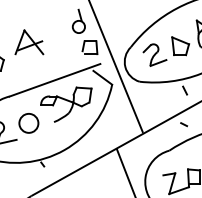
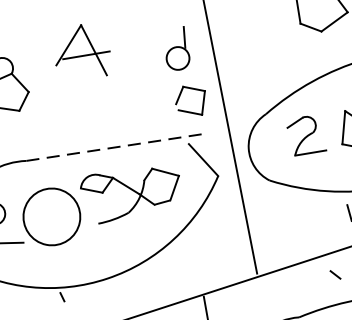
part: (29, 42) -> (85, 48), moved
line: (55, 80) -> (115, 148), solid -> dashed
circle: (28, 122) -> (51, 215), size x1.6

